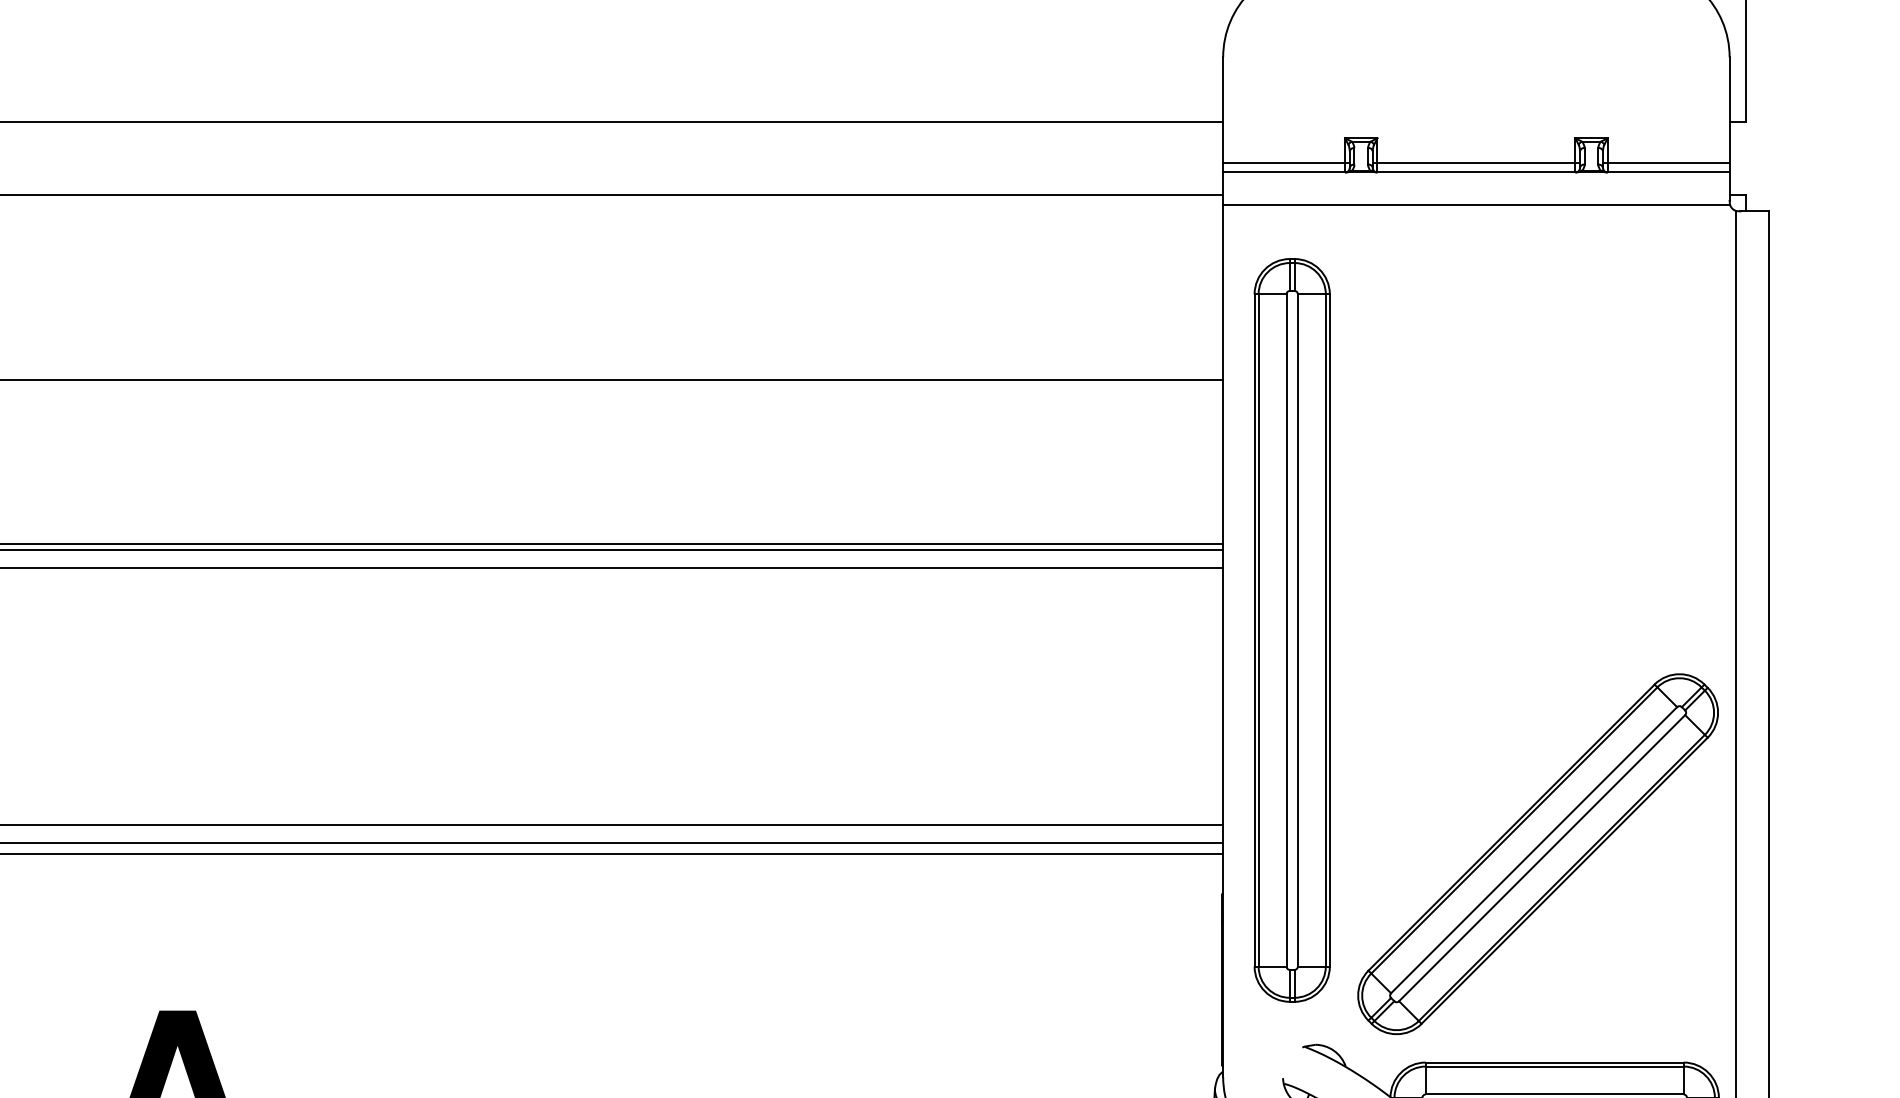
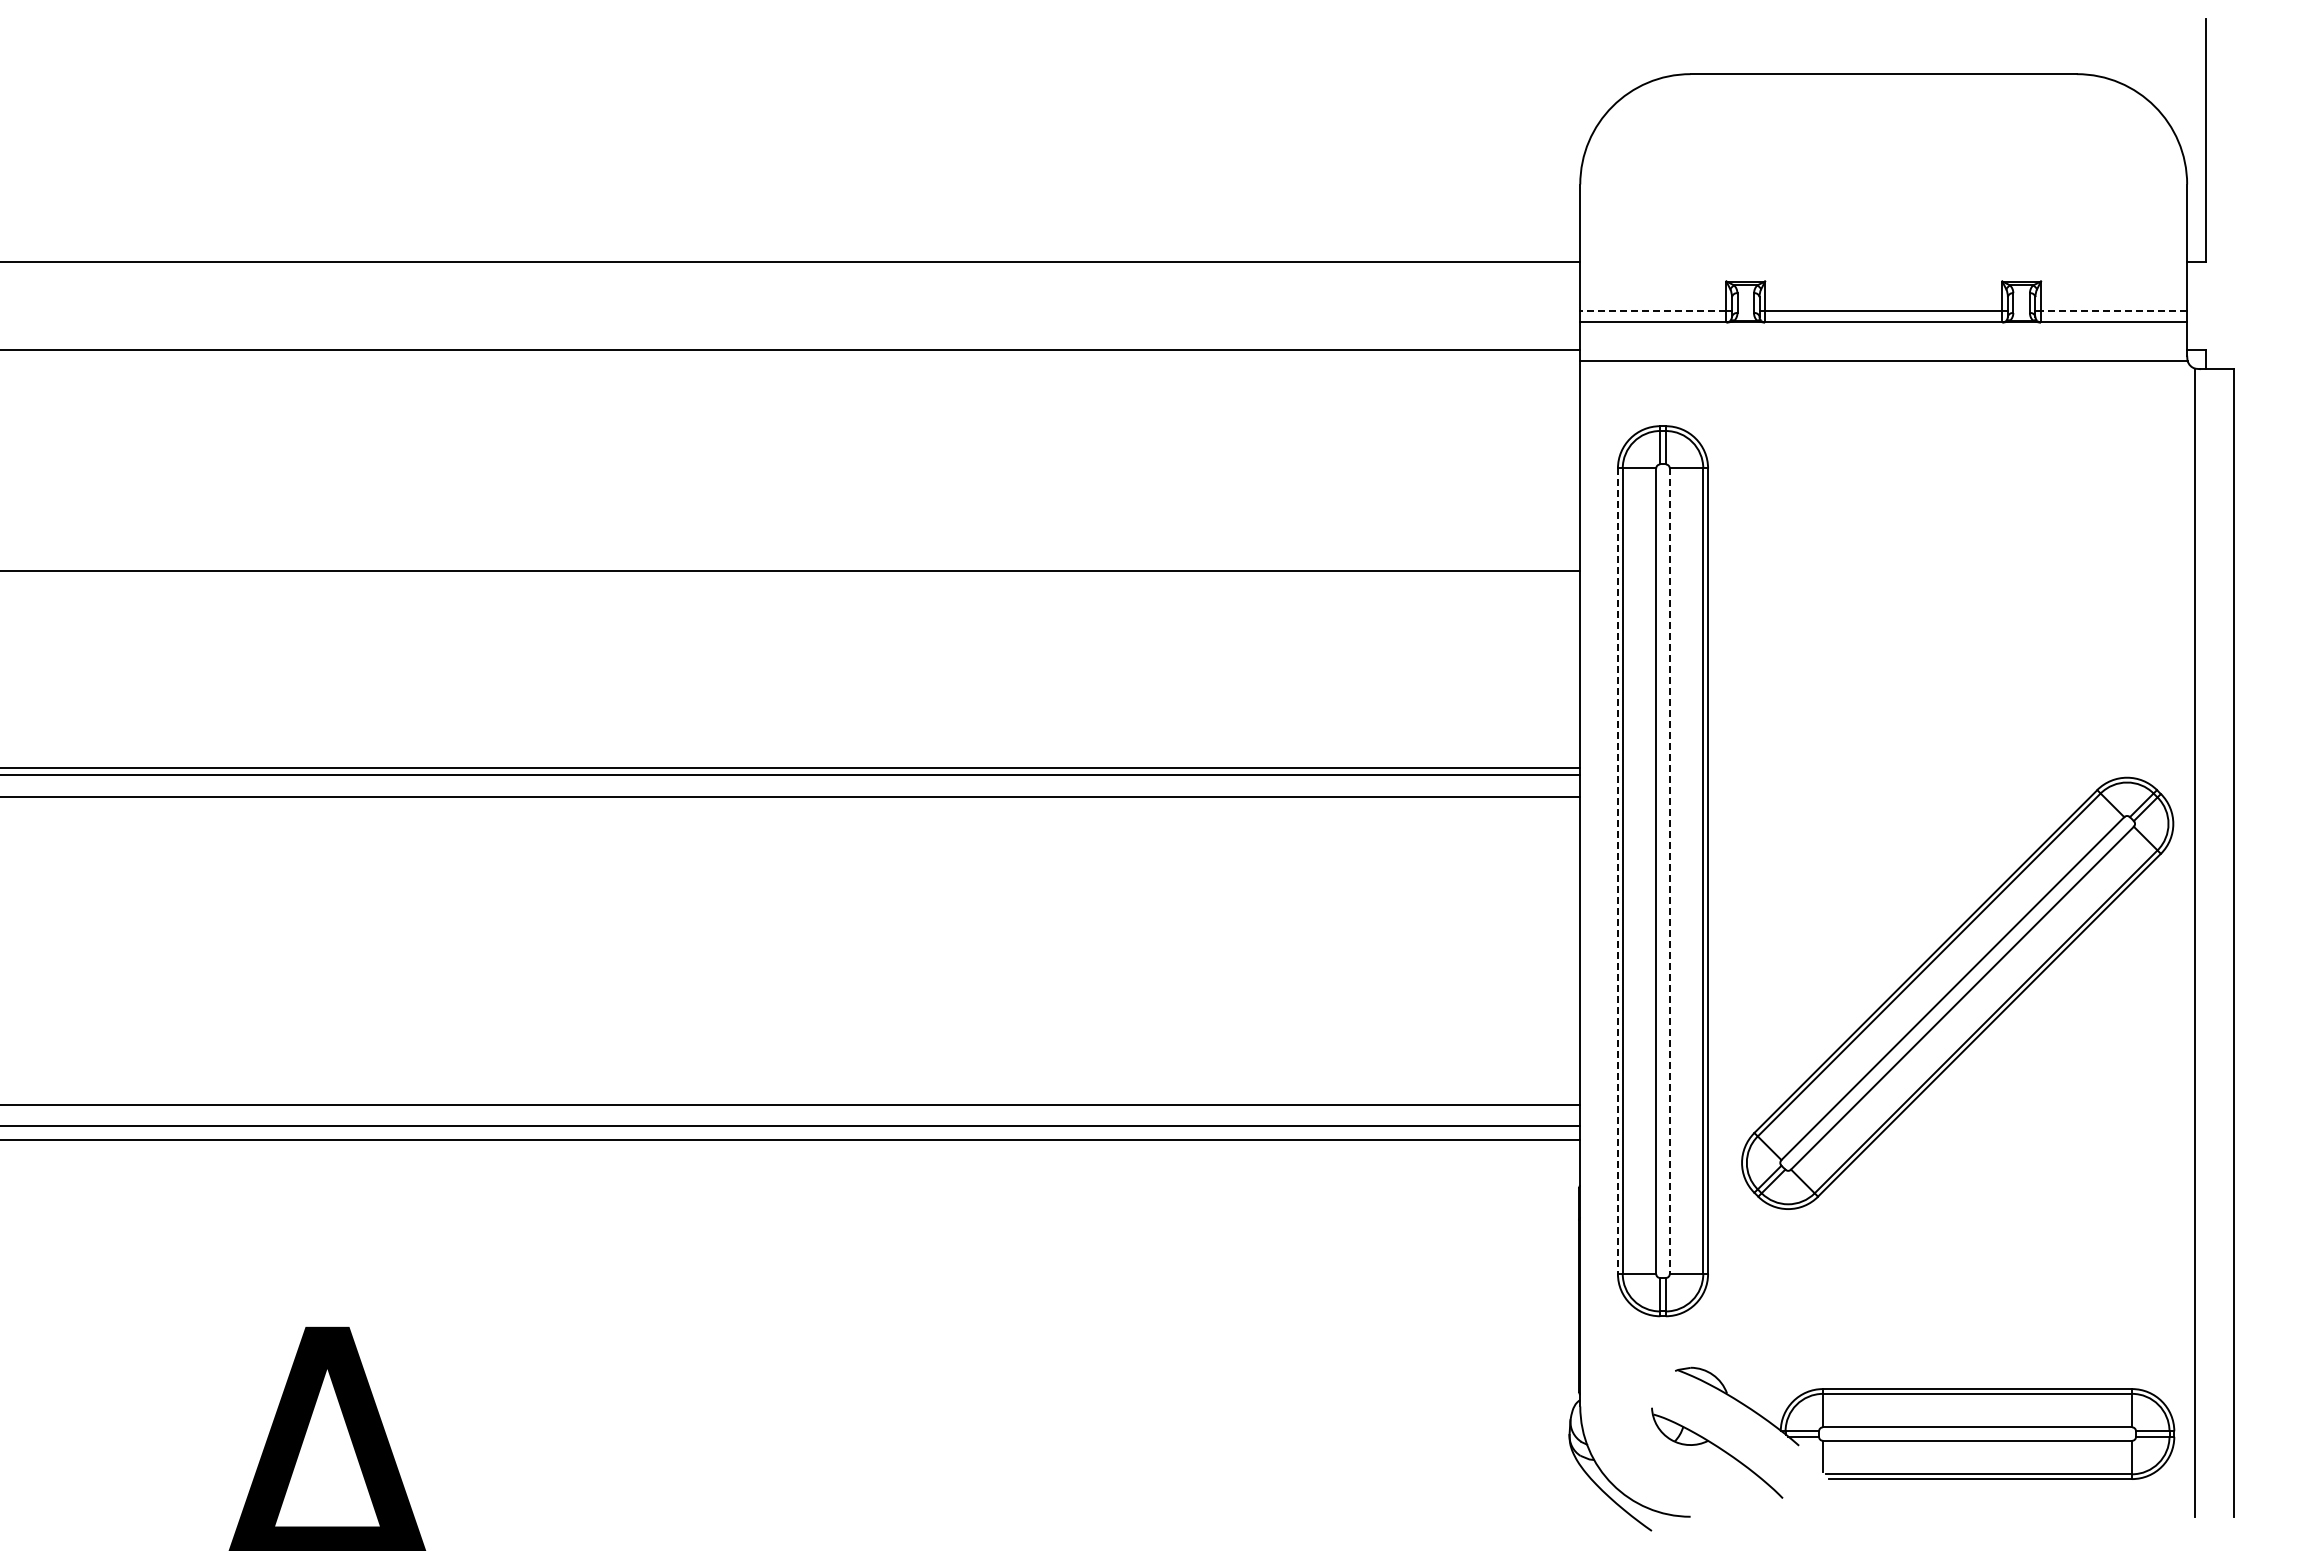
line: (1283, 163) -> (1652, 311), solid -> dashed
line: (1668, 163) -> (2113, 311), solid -> dashed
line: (1255, 630) -> (1618, 871), solid -> dashed
line: (1297, 630) -> (1669, 871), solid -> dashed
part: (1537, 853) -> (1957, 992), moved

